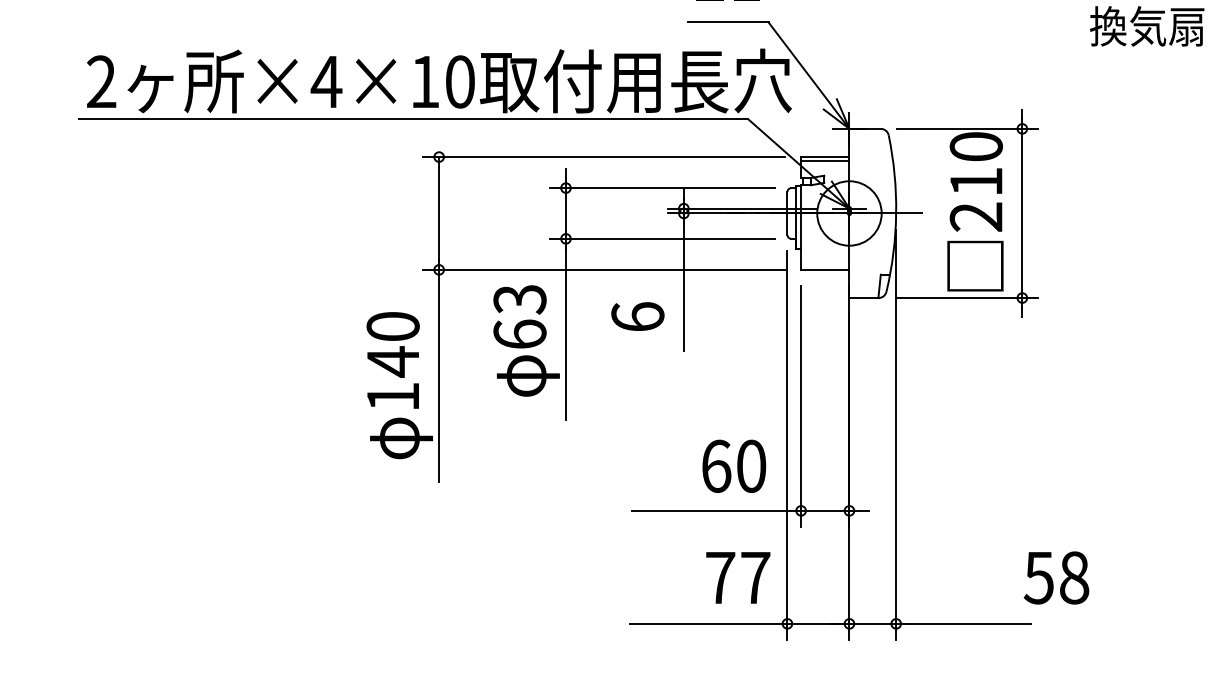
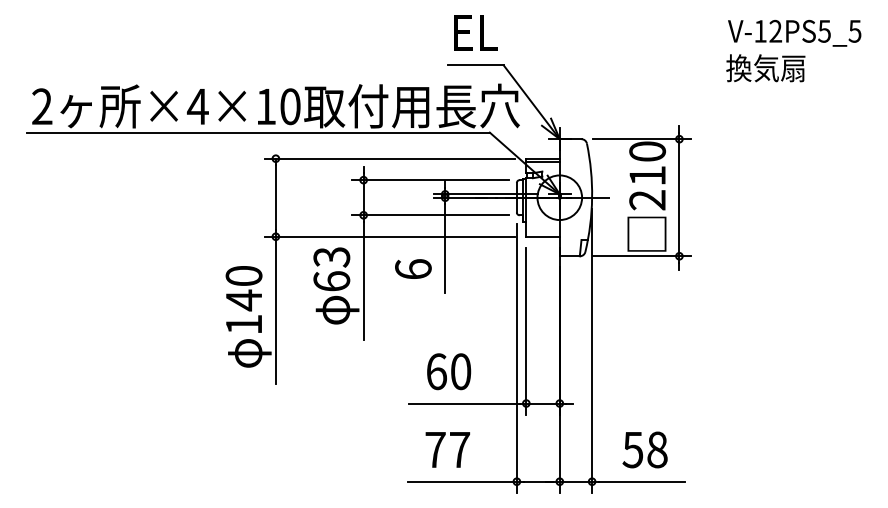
text: (734, 466) -> (449, 371), moved
text: (737, 577) -> (447, 449), moved
text: (1055, 577) -> (644, 449), moved

